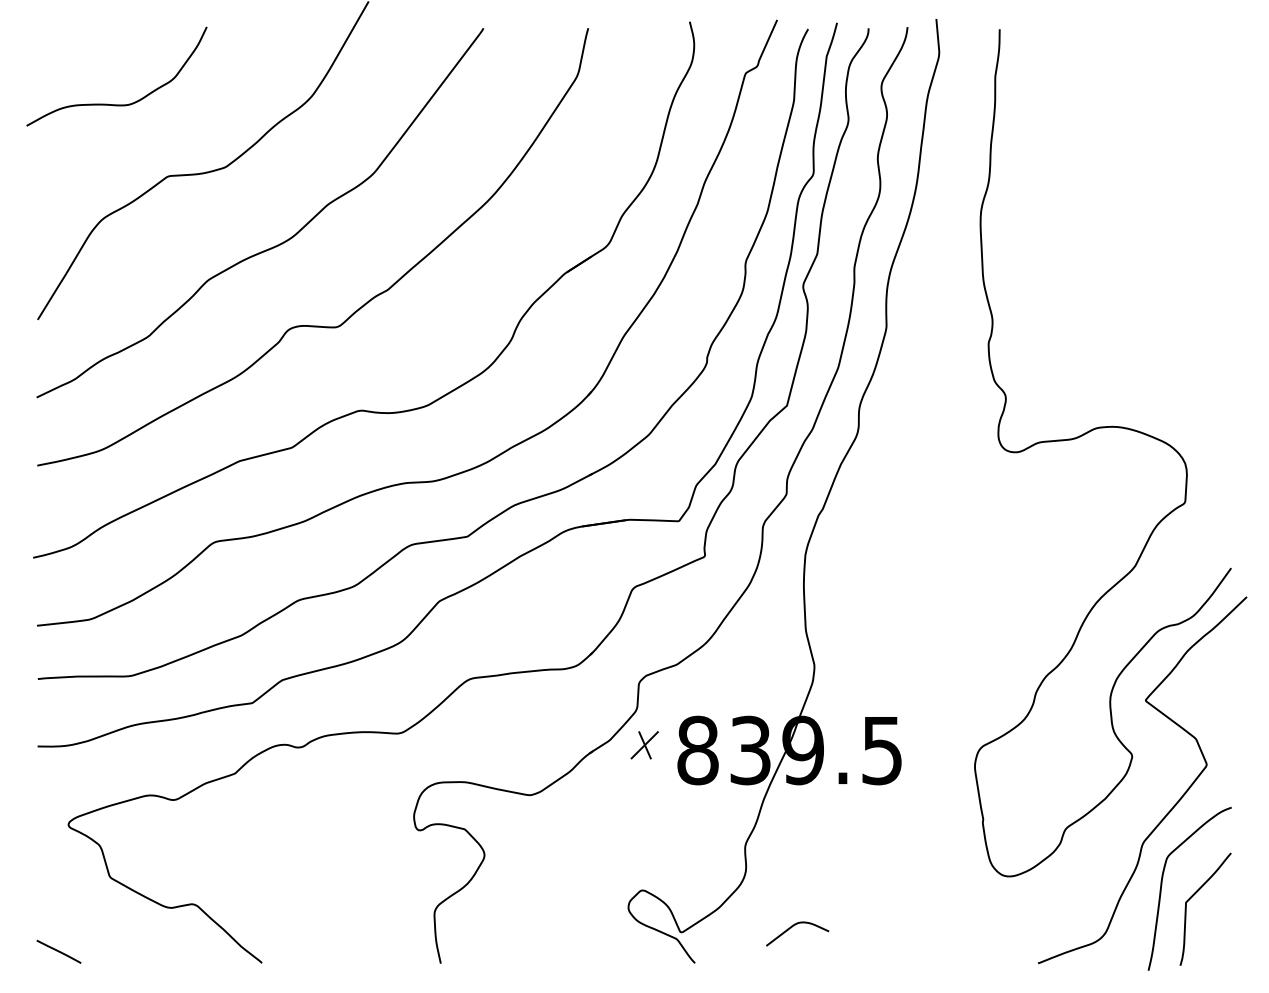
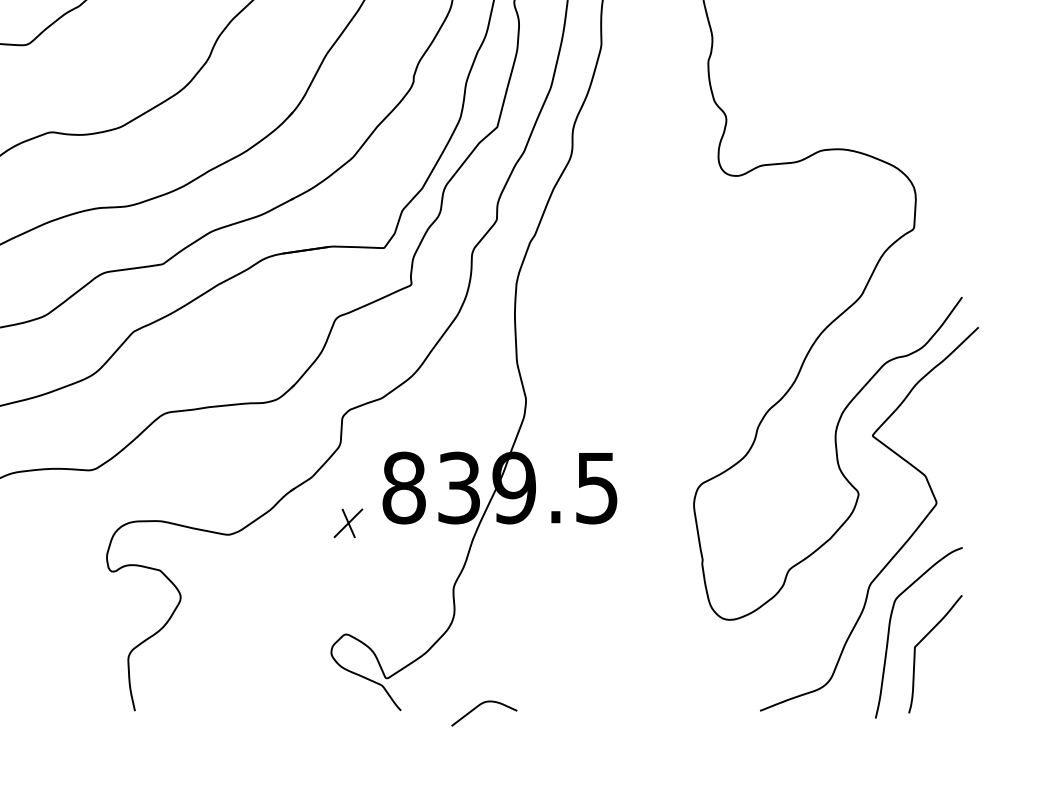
part: (644, 745) -> (348, 523), moved
curve: (792, 927) -> (478, 706), moved

